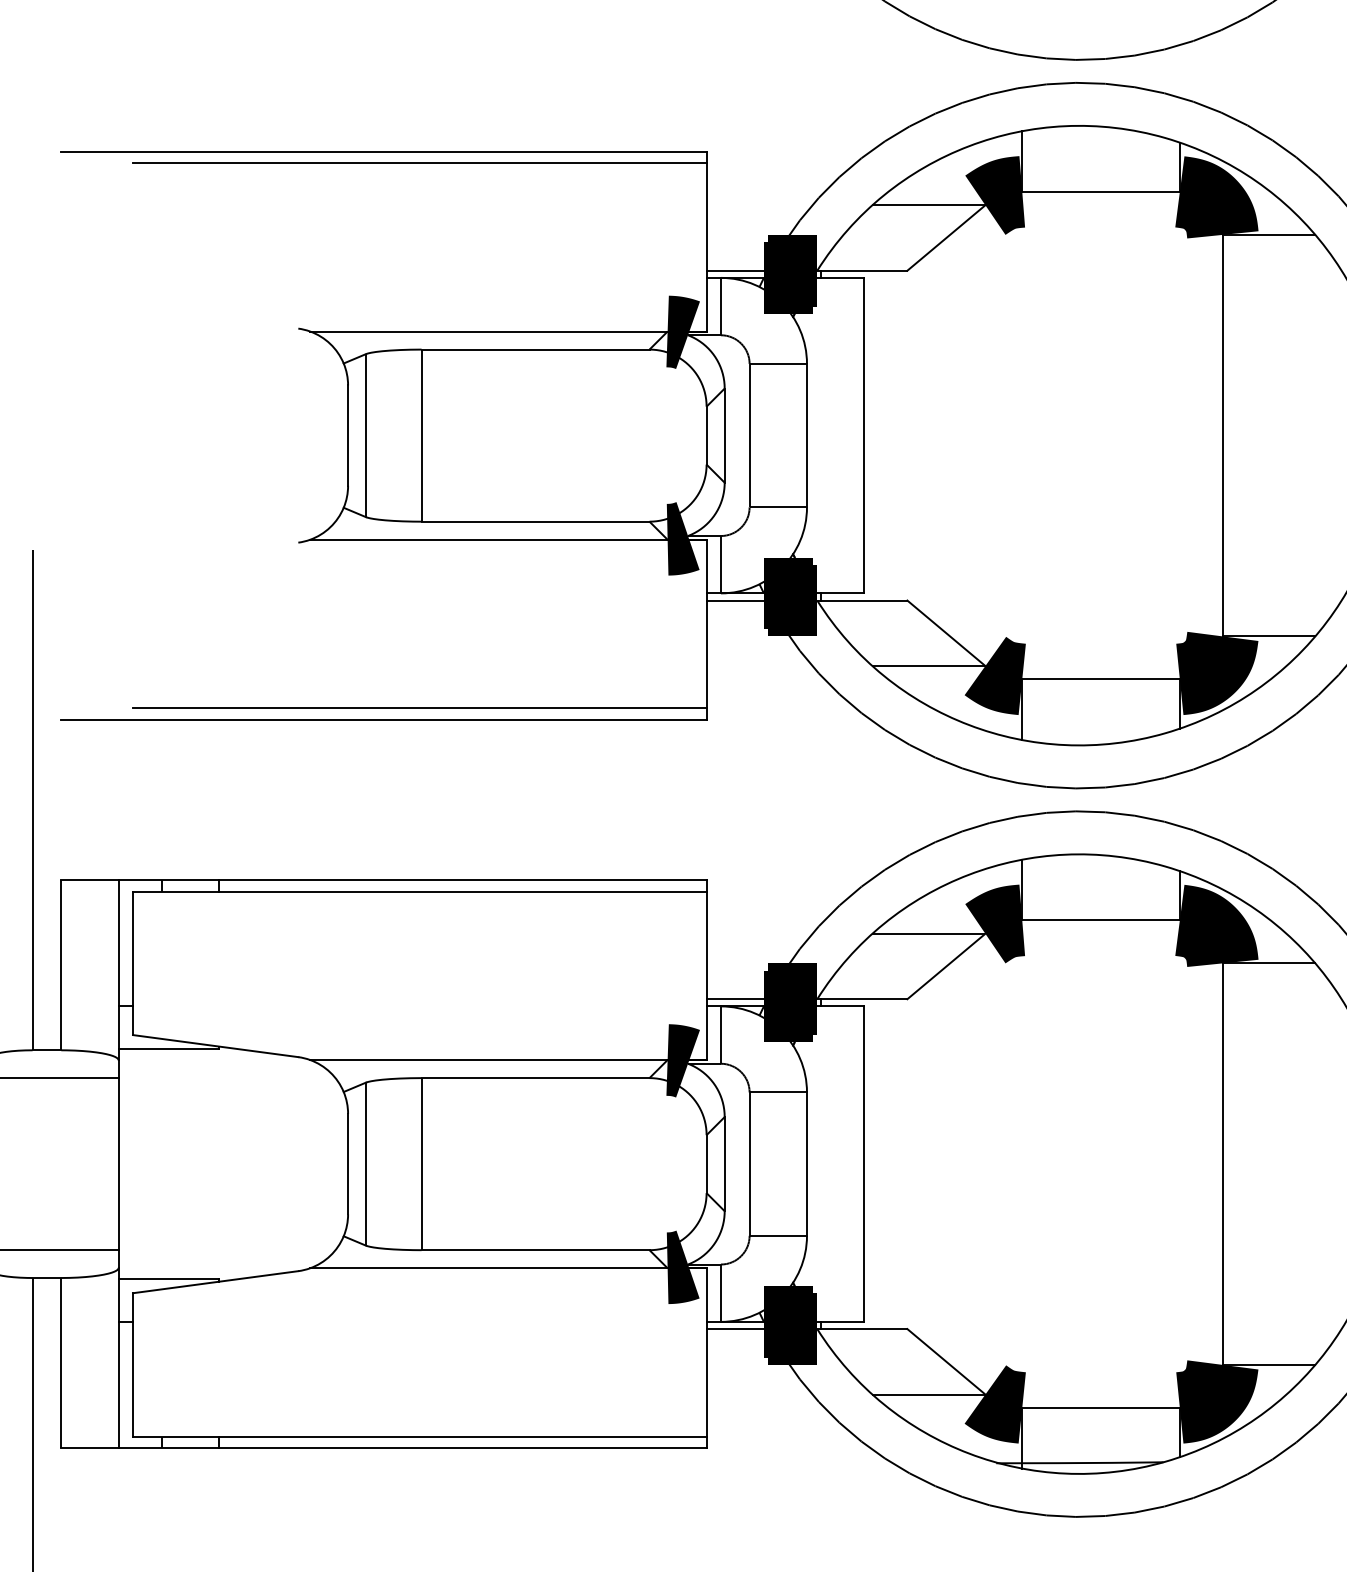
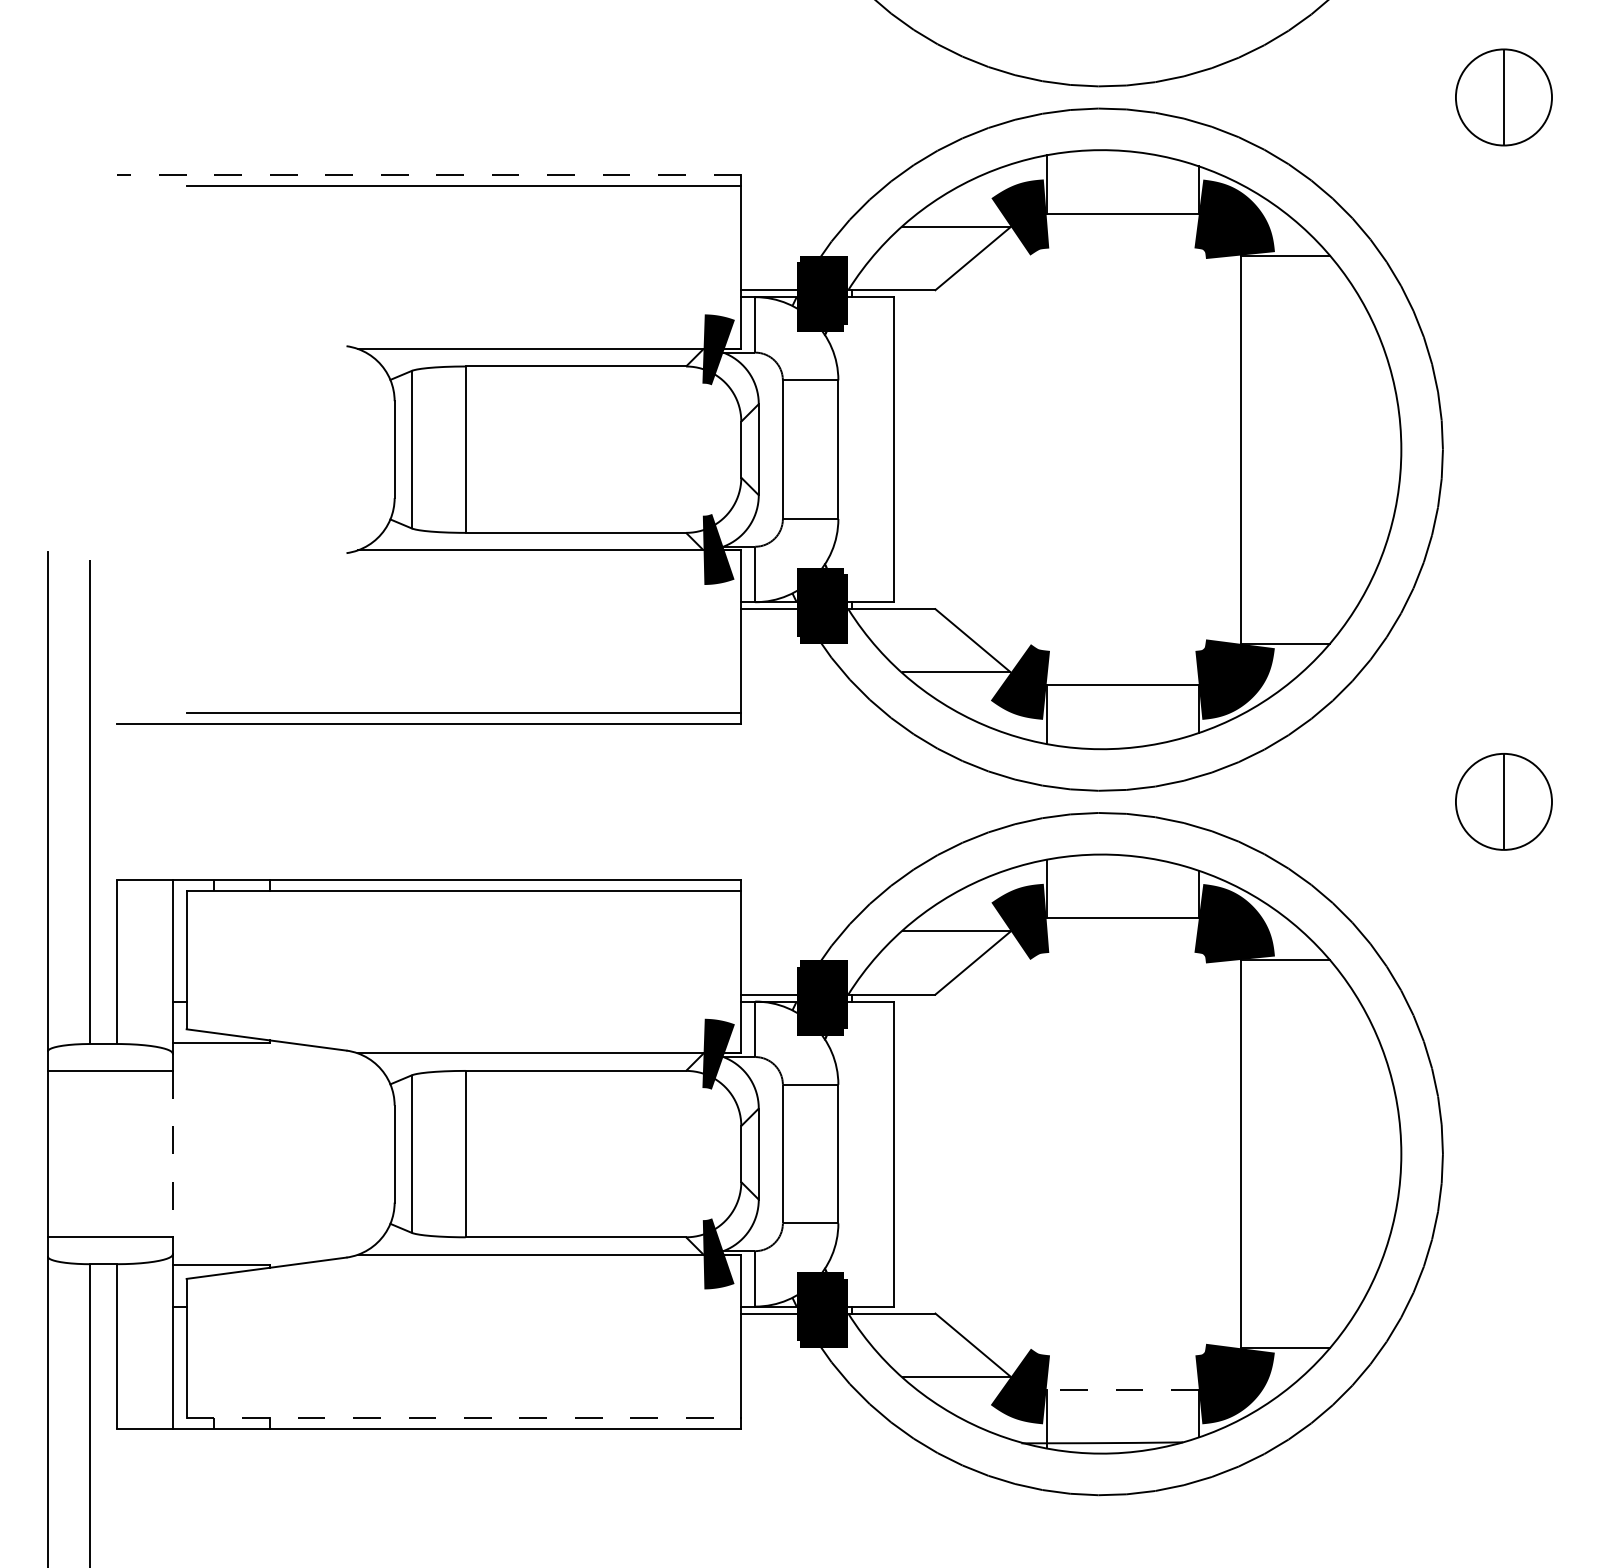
line: (384, 152) -> (429, 175), solid -> dashed
line: (118, 1164) -> (172, 1154), solid -> dashed
line: (1100, 1407) -> (1122, 1389), solid -> dashed
line: (420, 1436) -> (464, 1417), solid -> dashed

